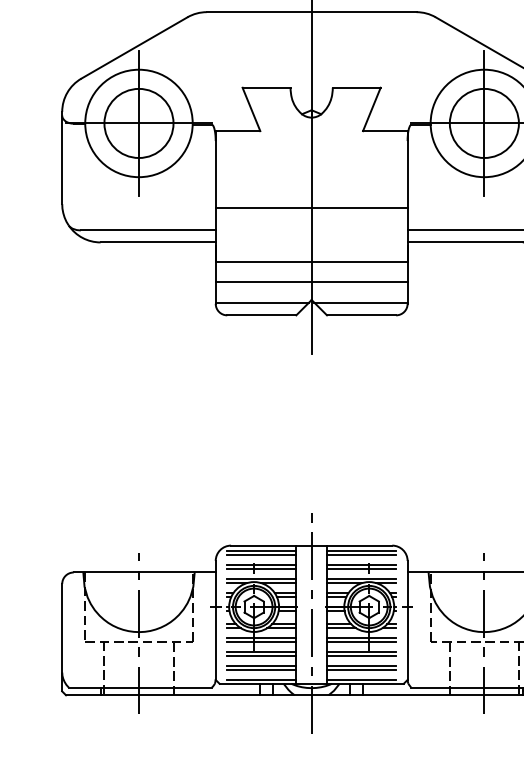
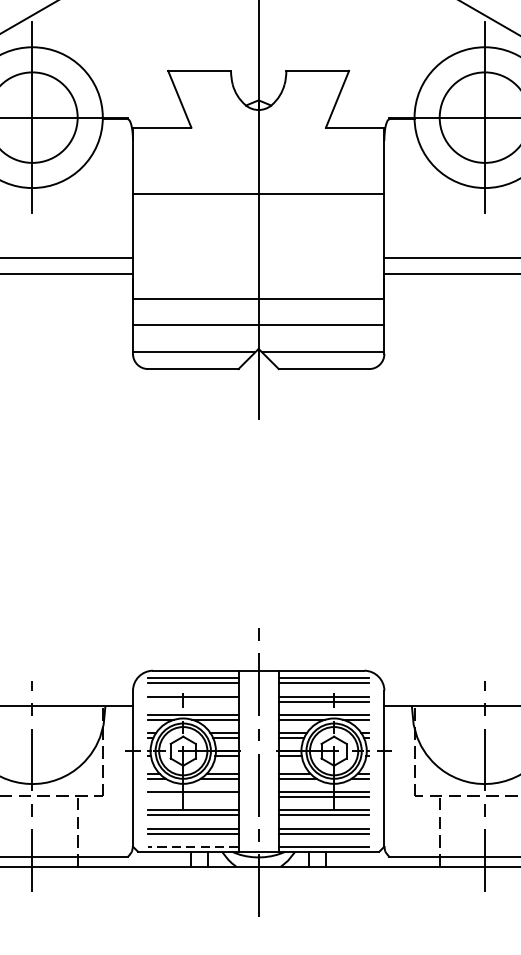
line: (311, 207) -> (258, 193), moved
line: (261, 569) -> (192, 702), removed
line: (261, 642) -> (192, 797), removed
line: (261, 679) -> (192, 846), solid -> dashed

